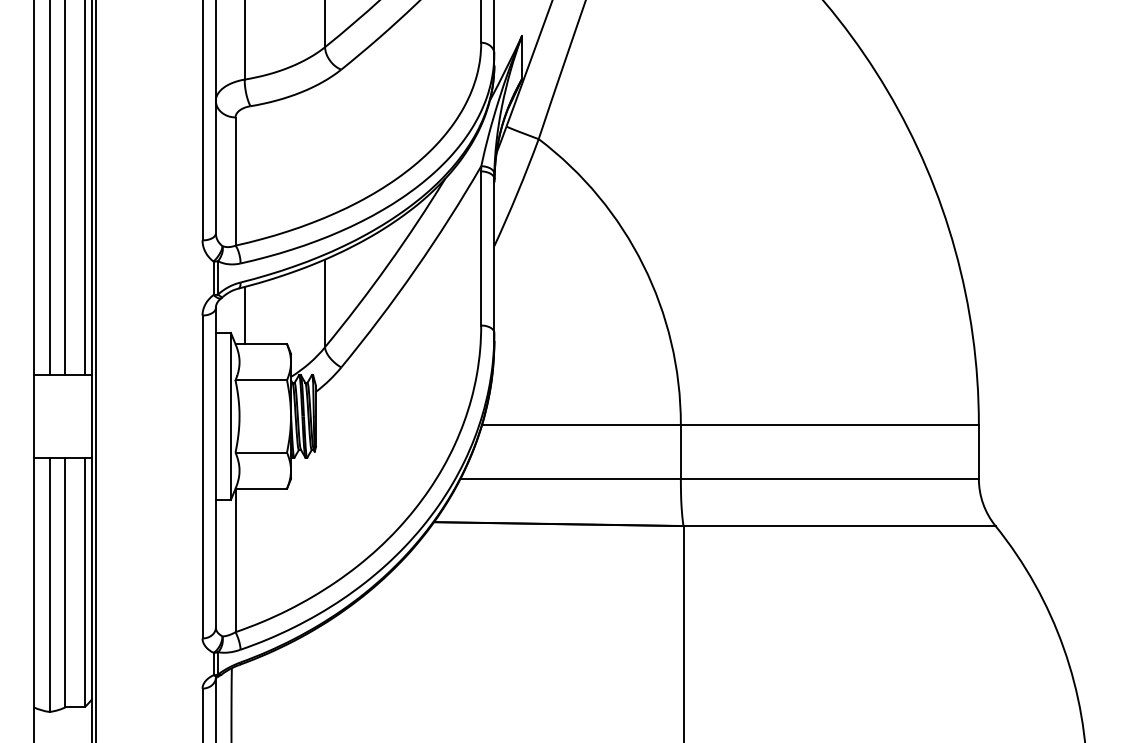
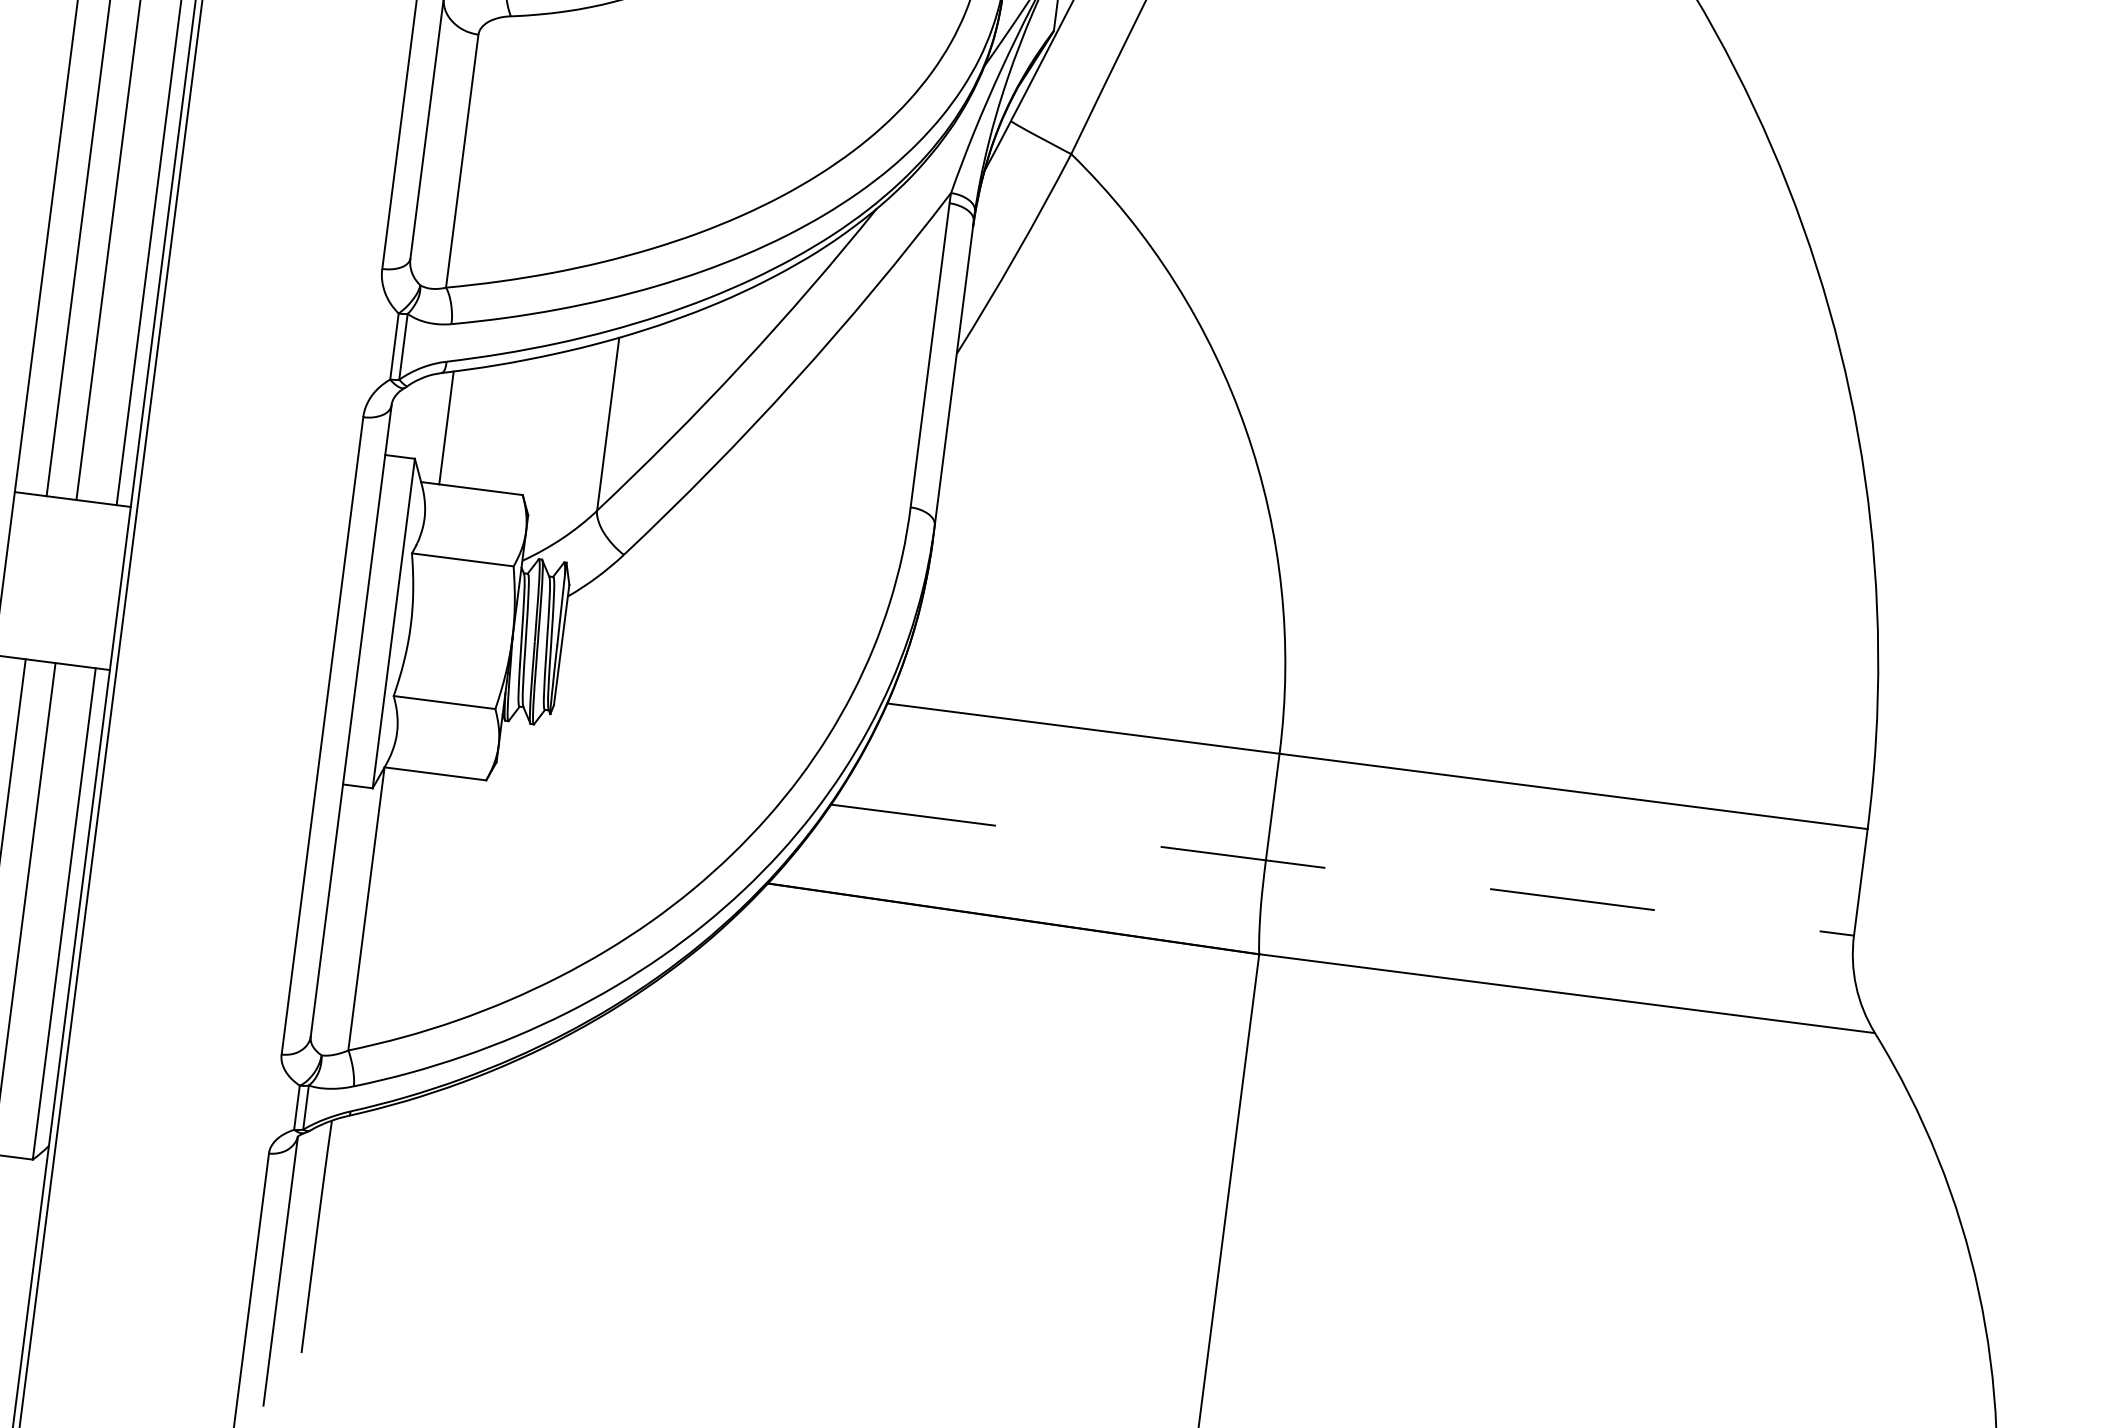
line: (720, 478) -> (1344, 869), solid -> dashed

